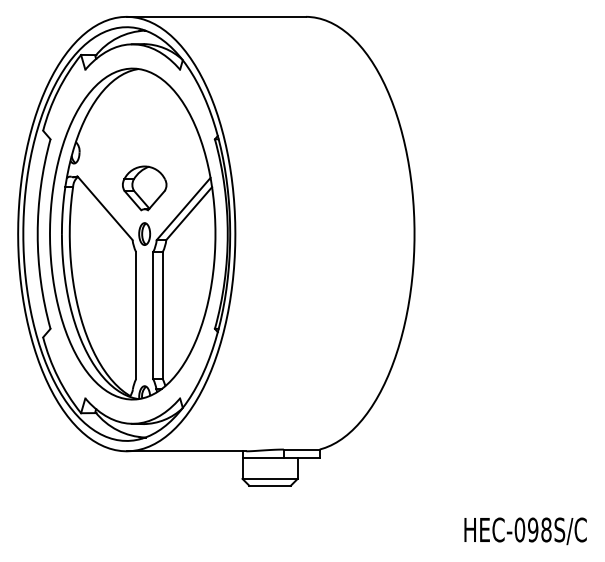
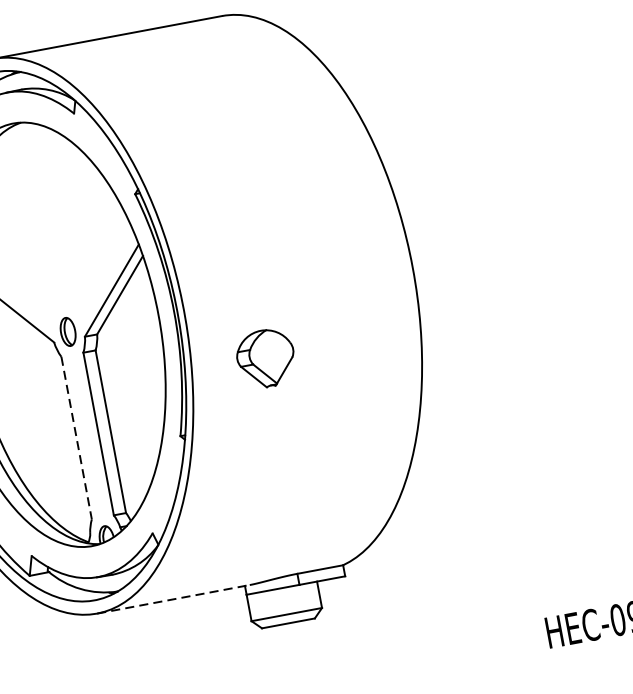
part: (144, 188) -> (265, 358), moved
line: (136, 315) -> (77, 437), solid -> dashed
line: (186, 451) -> (173, 599), solid -> dashed

